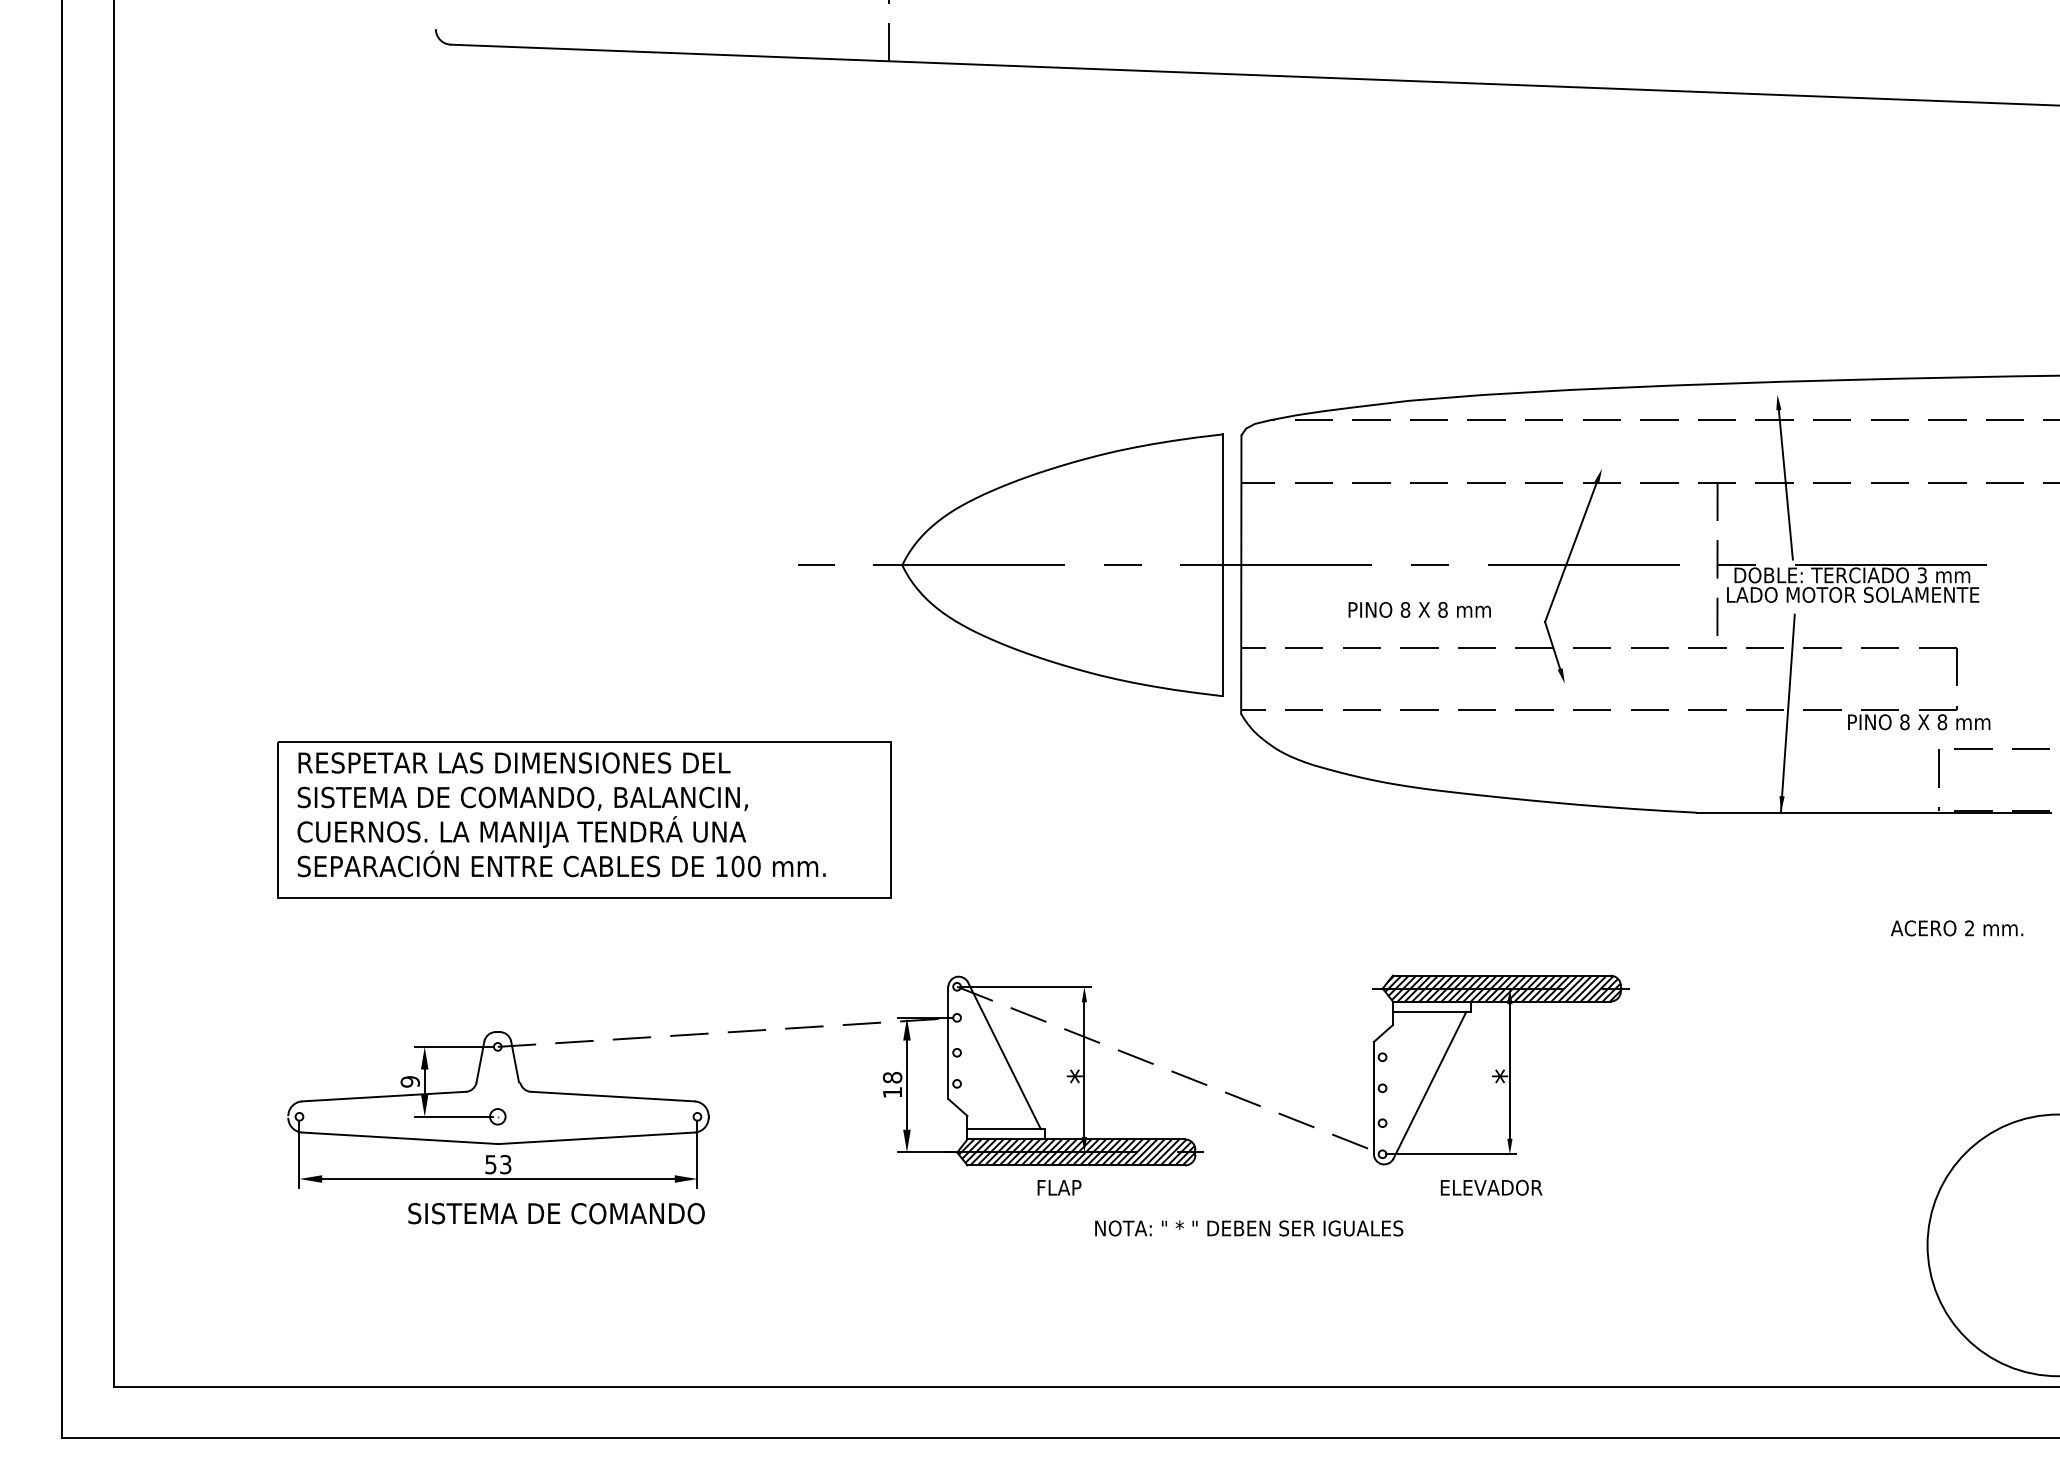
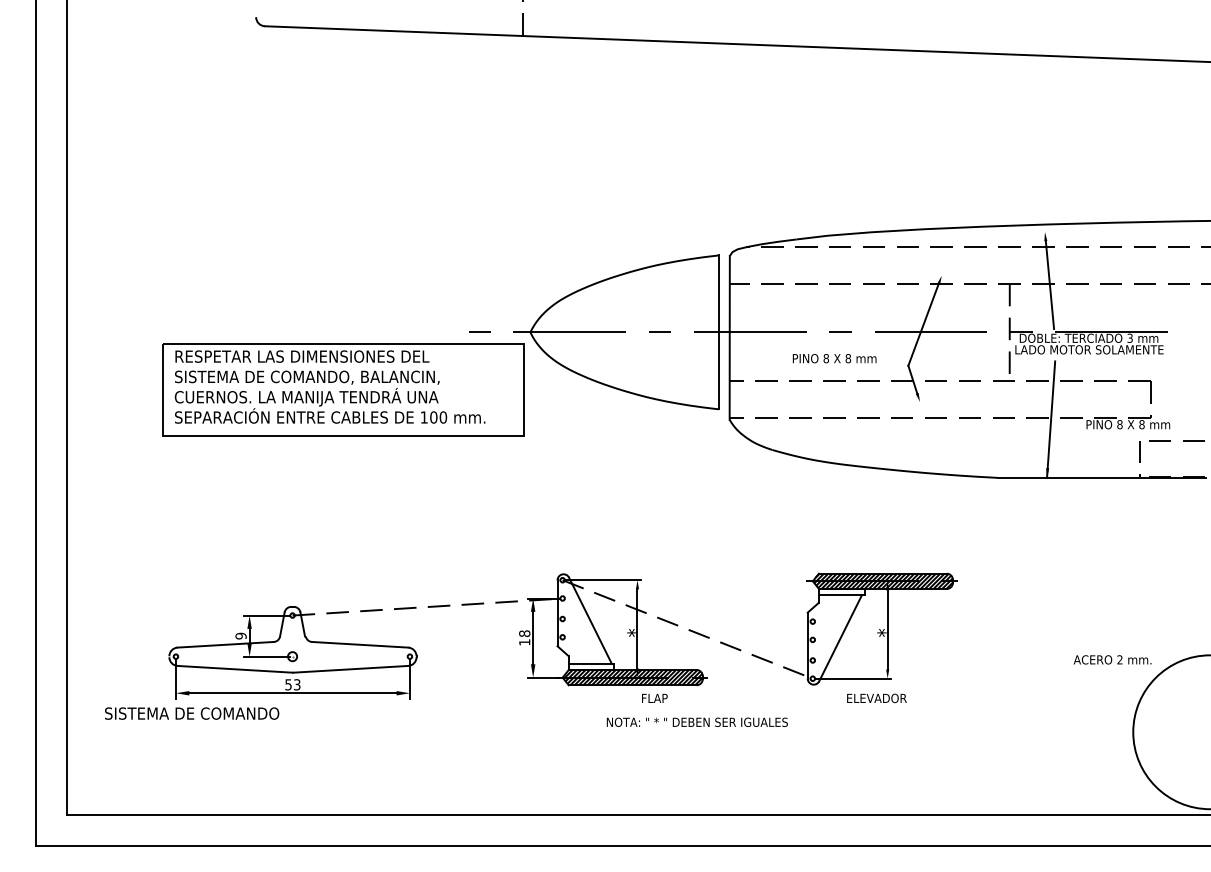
part: (584, 818) -> (343, 389), moved
text: (1956, 927) -> (1112, 659), moved
text: (1058, 1186) -> (654, 697), moved
text: (557, 1213) -> (192, 713), moved
text: (1247, 1227) -> (696, 721), moved

